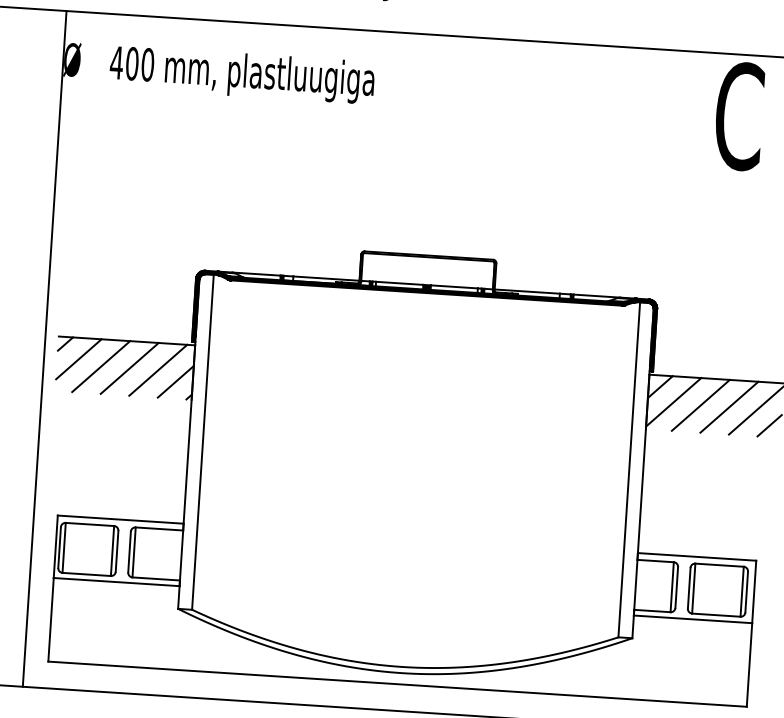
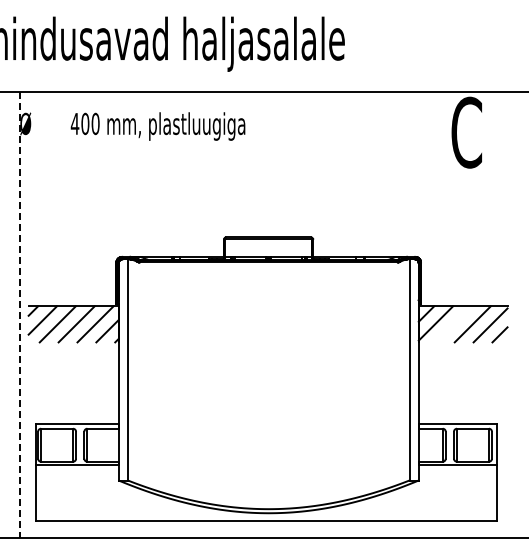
text: (241, 74) -> (157, 126), moved
line: (44, 349) -> (19, 315), solid -> dashed
line: (700, 405) -> (453, 324), removed

